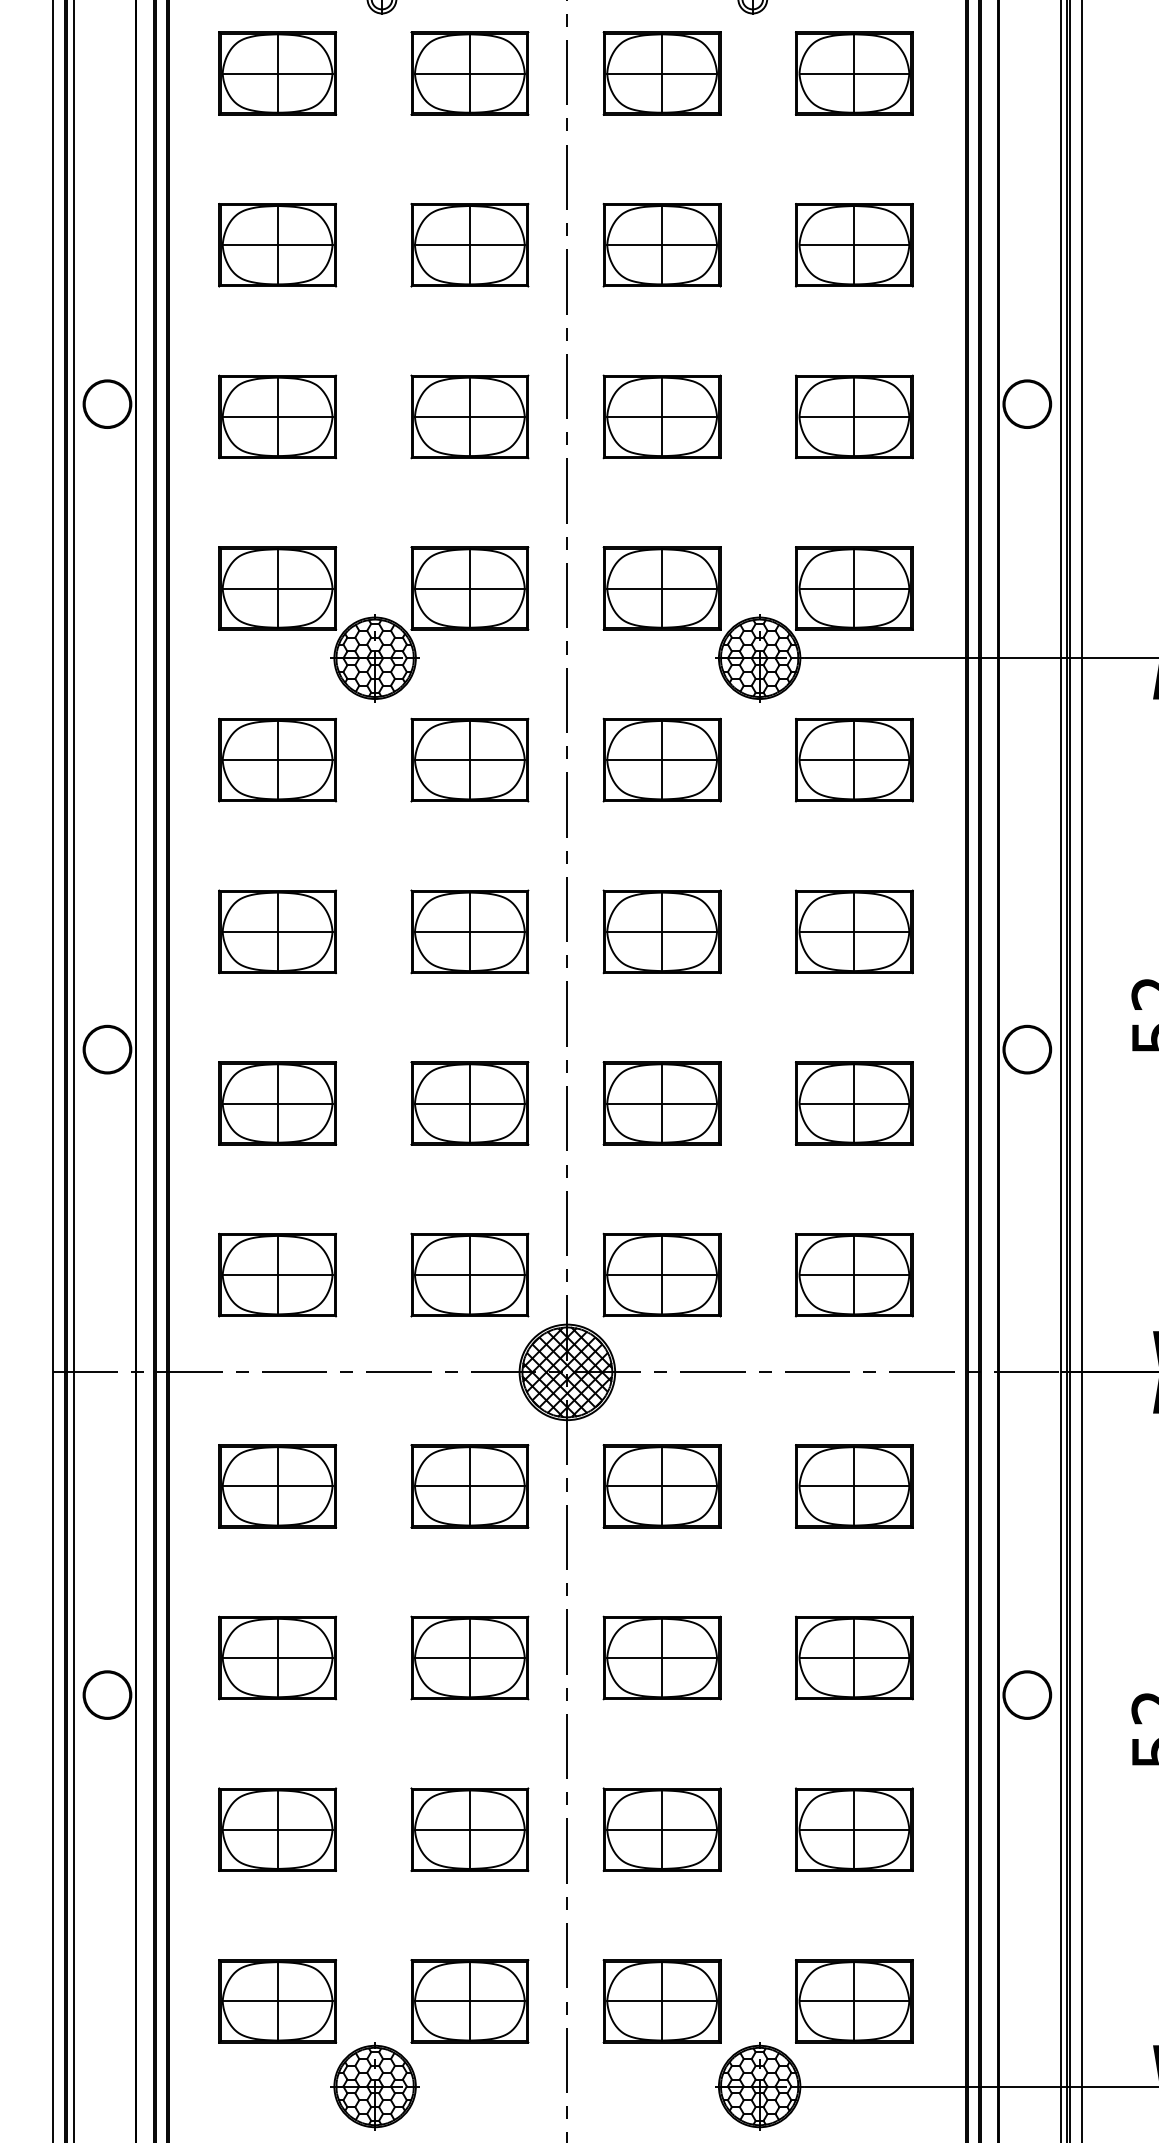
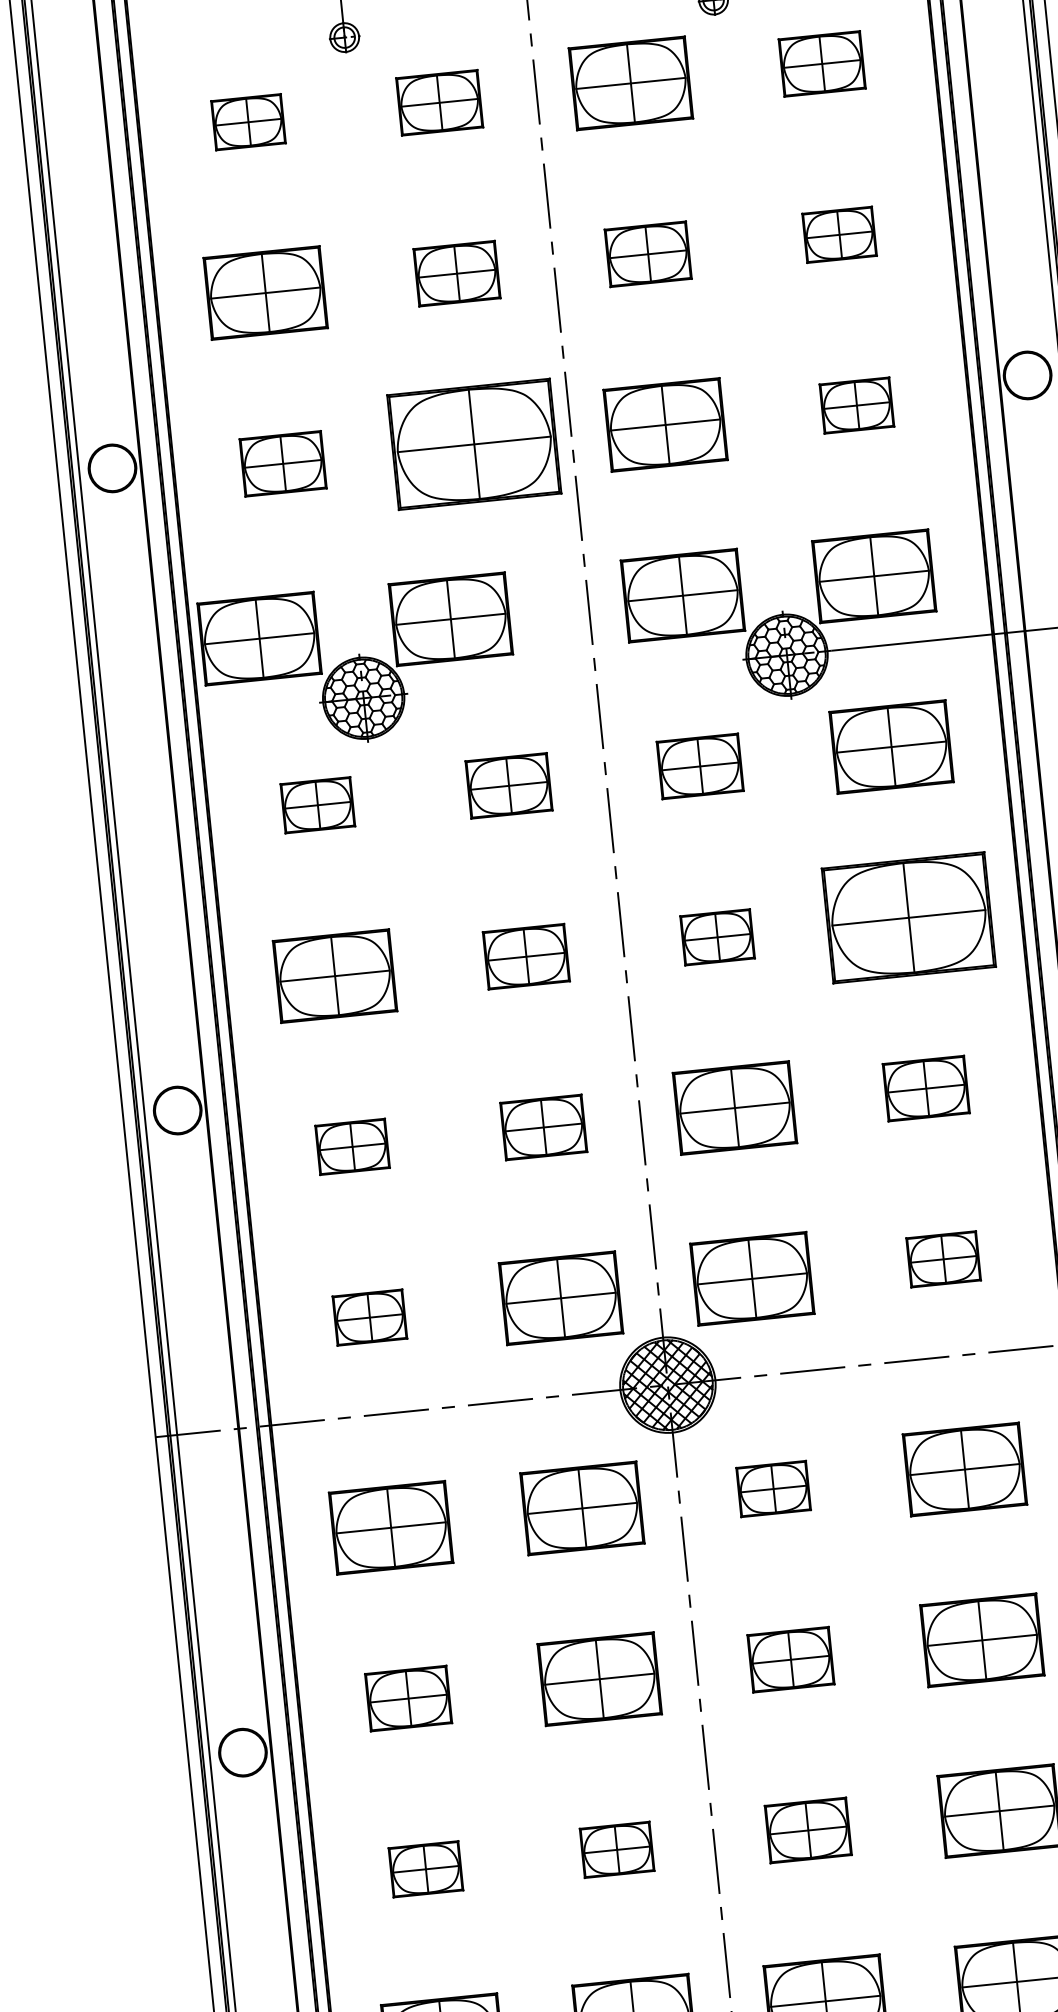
part: (277, 73) -> (248, 122), size x0.6
part: (469, 73) -> (439, 102), size x0.7
part: (854, 73) -> (822, 63), size x0.7
part: (469, 245) -> (456, 273), size x0.7
part: (661, 245) -> (647, 254), size x0.7
part: (854, 245) -> (839, 235), size x0.6
part: (277, 416) -> (282, 463), size x0.7
part: (469, 416) -> (473, 444), size x1.4
part: (854, 416) -> (856, 405), size x0.6
part: (373, 624) -> (358, 664), moved
part: (277, 759) -> (317, 804), size x0.6
part: (469, 759) -> (508, 785), size x0.7
part: (661, 759) -> (699, 765), size x0.7
part: (469, 931) -> (525, 956), size x0.7
part: (661, 931) -> (716, 936), size x0.6
part: (854, 931) -> (909, 917), size x1.4
part: (277, 1103) -> (352, 1146), size x0.6
part: (469, 1103) -> (543, 1127), size x0.7
part: (854, 1103) -> (926, 1088), size x0.7
part: (277, 1274) -> (369, 1317), size x0.6
part: (854, 1274) -> (943, 1258), size x0.6
part: (661, 1486) -> (773, 1489), size x0.6
part: (277, 1657) -> (408, 1698), size x0.7
part: (661, 1657) -> (790, 1659), size x0.7
part: (277, 1829) -> (425, 1869), size x0.6
part: (469, 1829) -> (616, 1849), size x0.6
part: (661, 1829) -> (807, 1830), size x0.7

